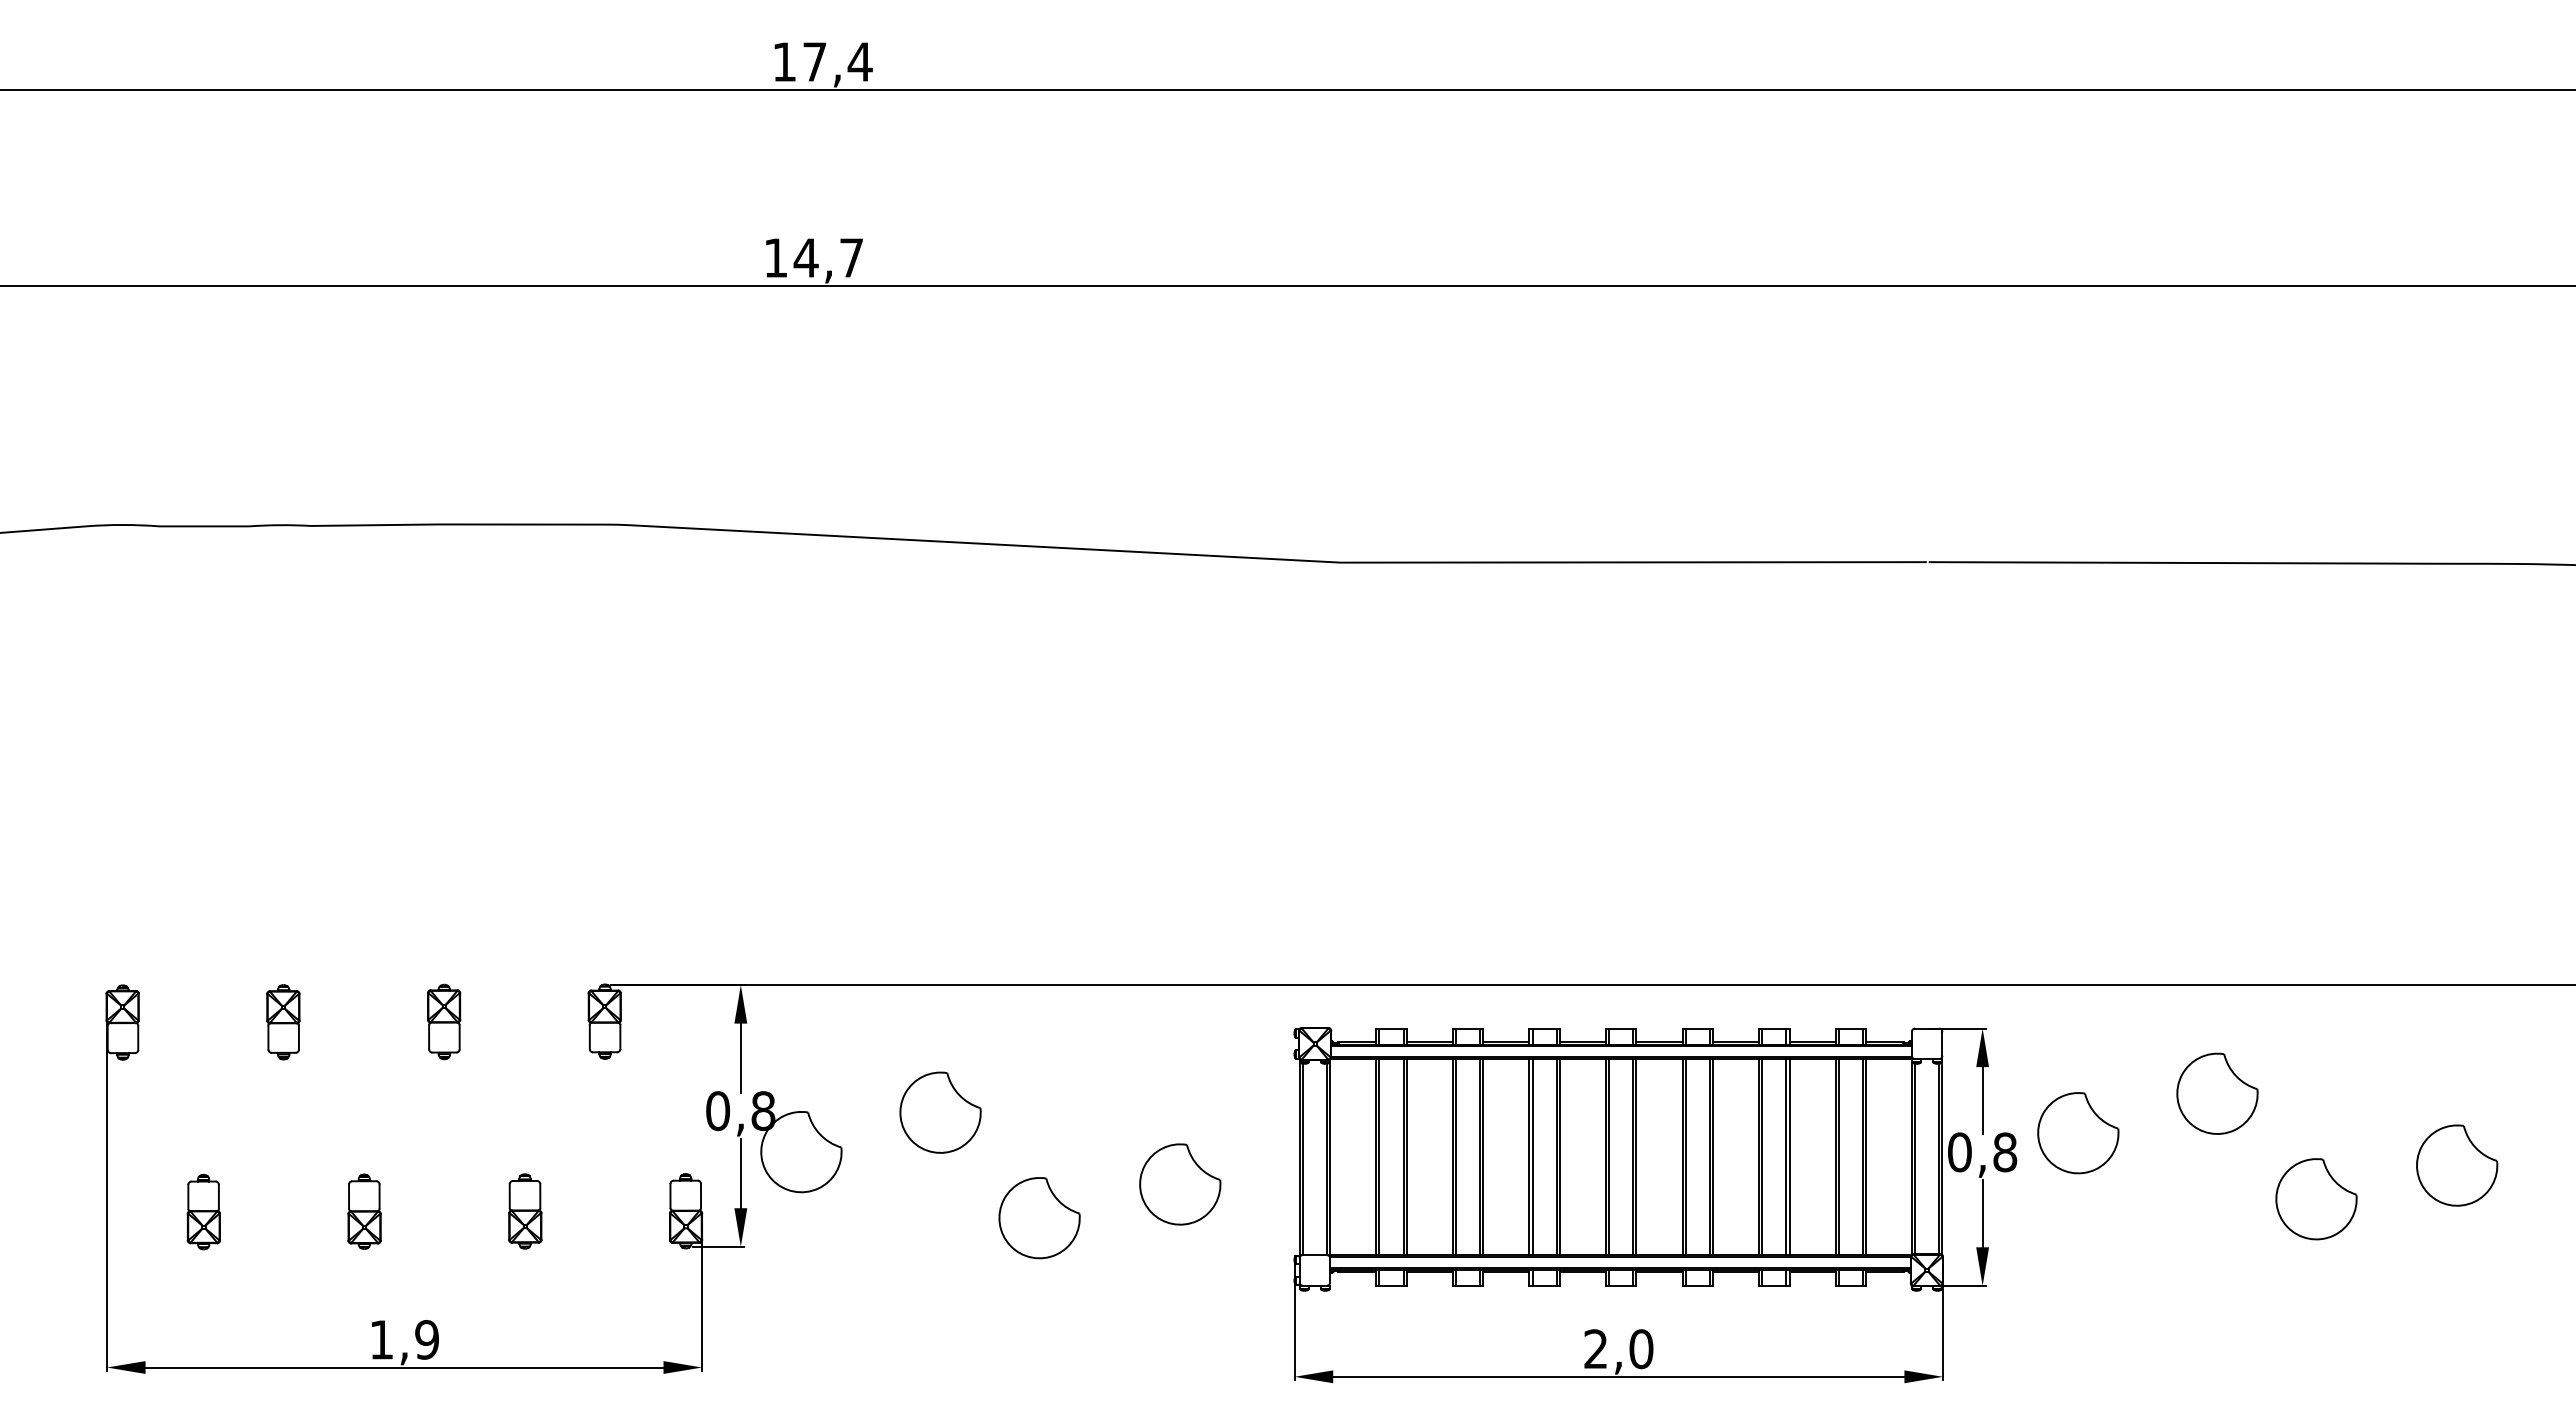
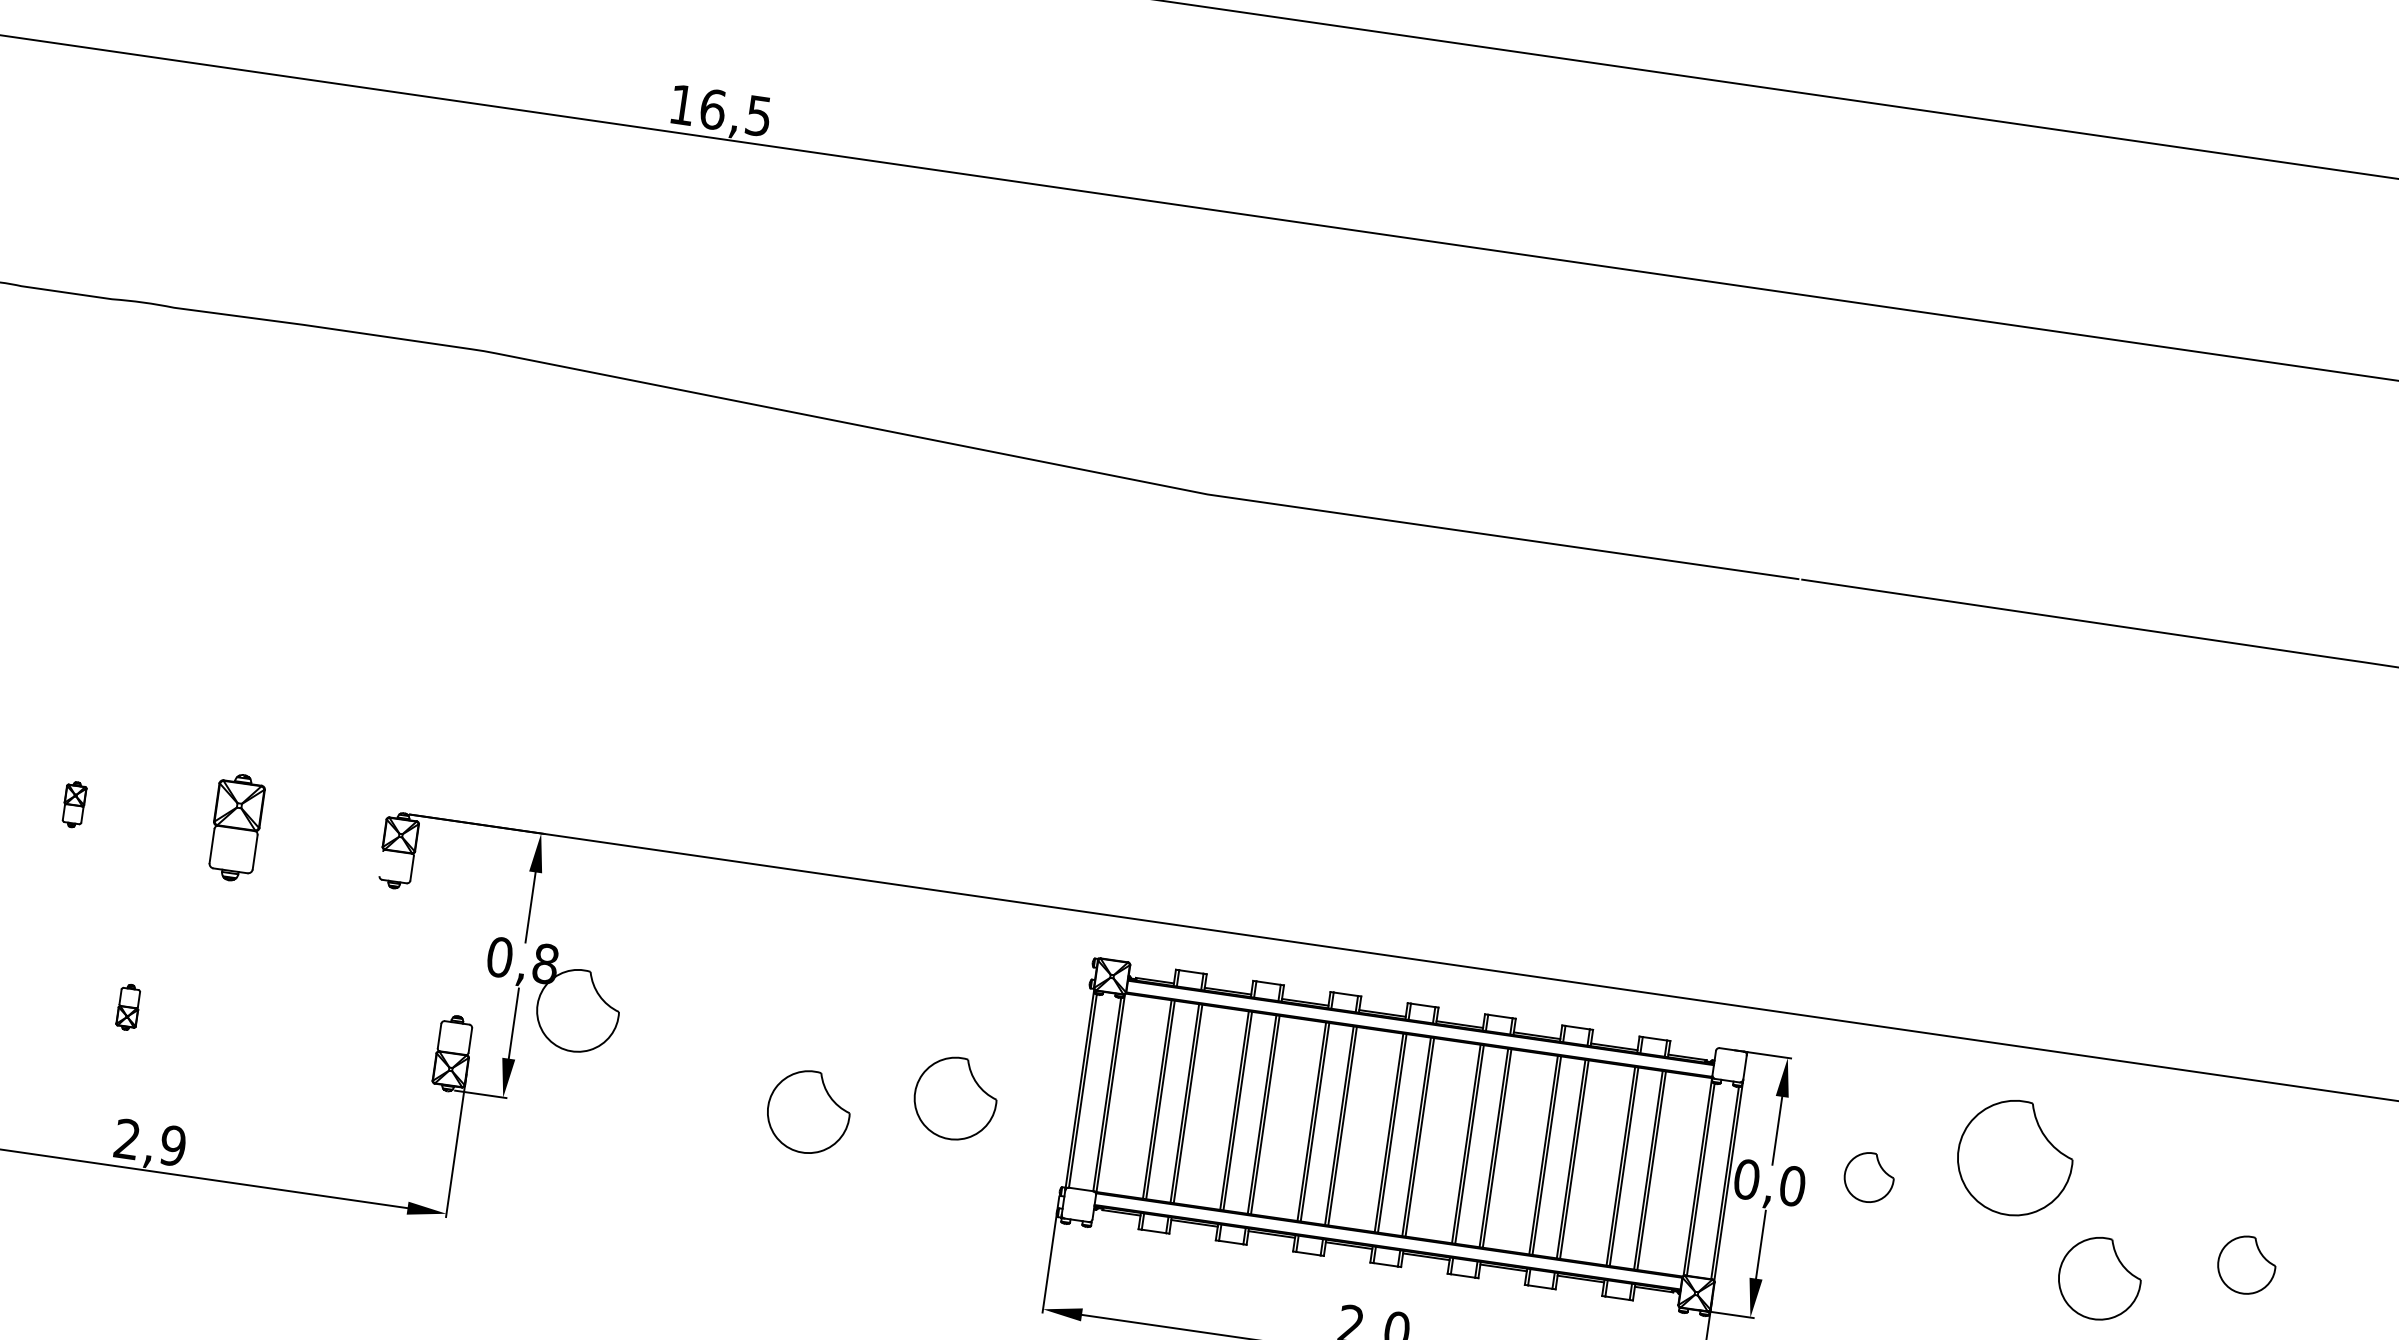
text: (827, 257) -> (734, 112), 14,7 -> 16,5
part: (444, 1021) -> (236, 827), size x1.4
part: (283, 1022) -> (74, 804), size x0.6
line: (589, 1036) -> (381, 863), removed
part: (2217, 1093) -> (2015, 1157), size x1.4
part: (940, 1112) -> (724, 991), removed
part: (2078, 1133) -> (1869, 1177), size x0.6
text: (2005, 1152) -> (1792, 1186), 0,8 -> 0,0
part: (2457, 1165) -> (2247, 1265), size x0.7
part: (364, 1211) -> (128, 1007), size x0.6
part: (525, 1211) -> (291, 1030), removed
text: (381, 1339) -> (127, 1138), 1,9 -> 2,9

